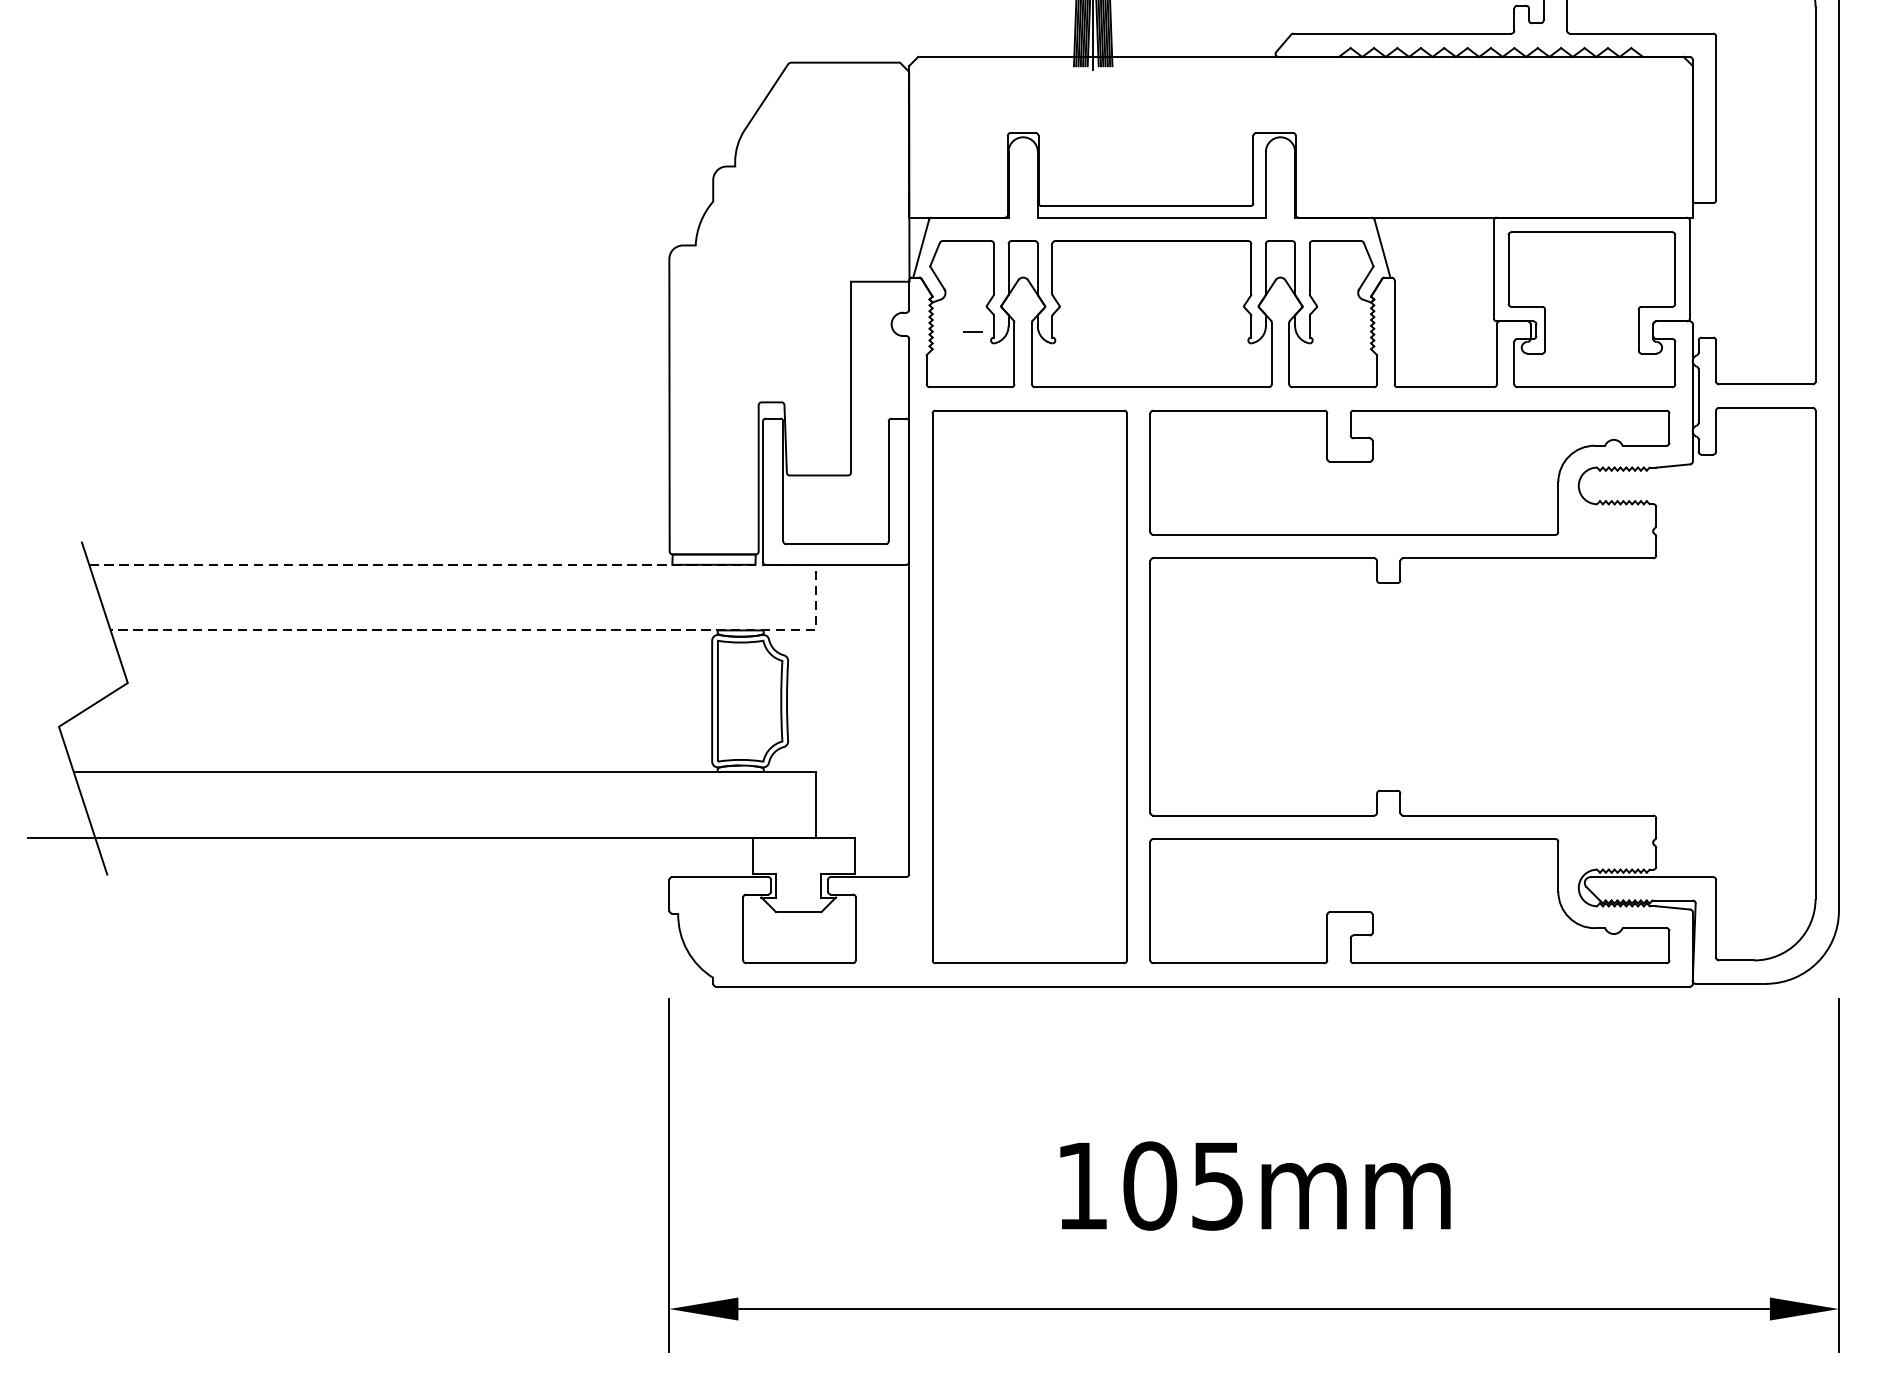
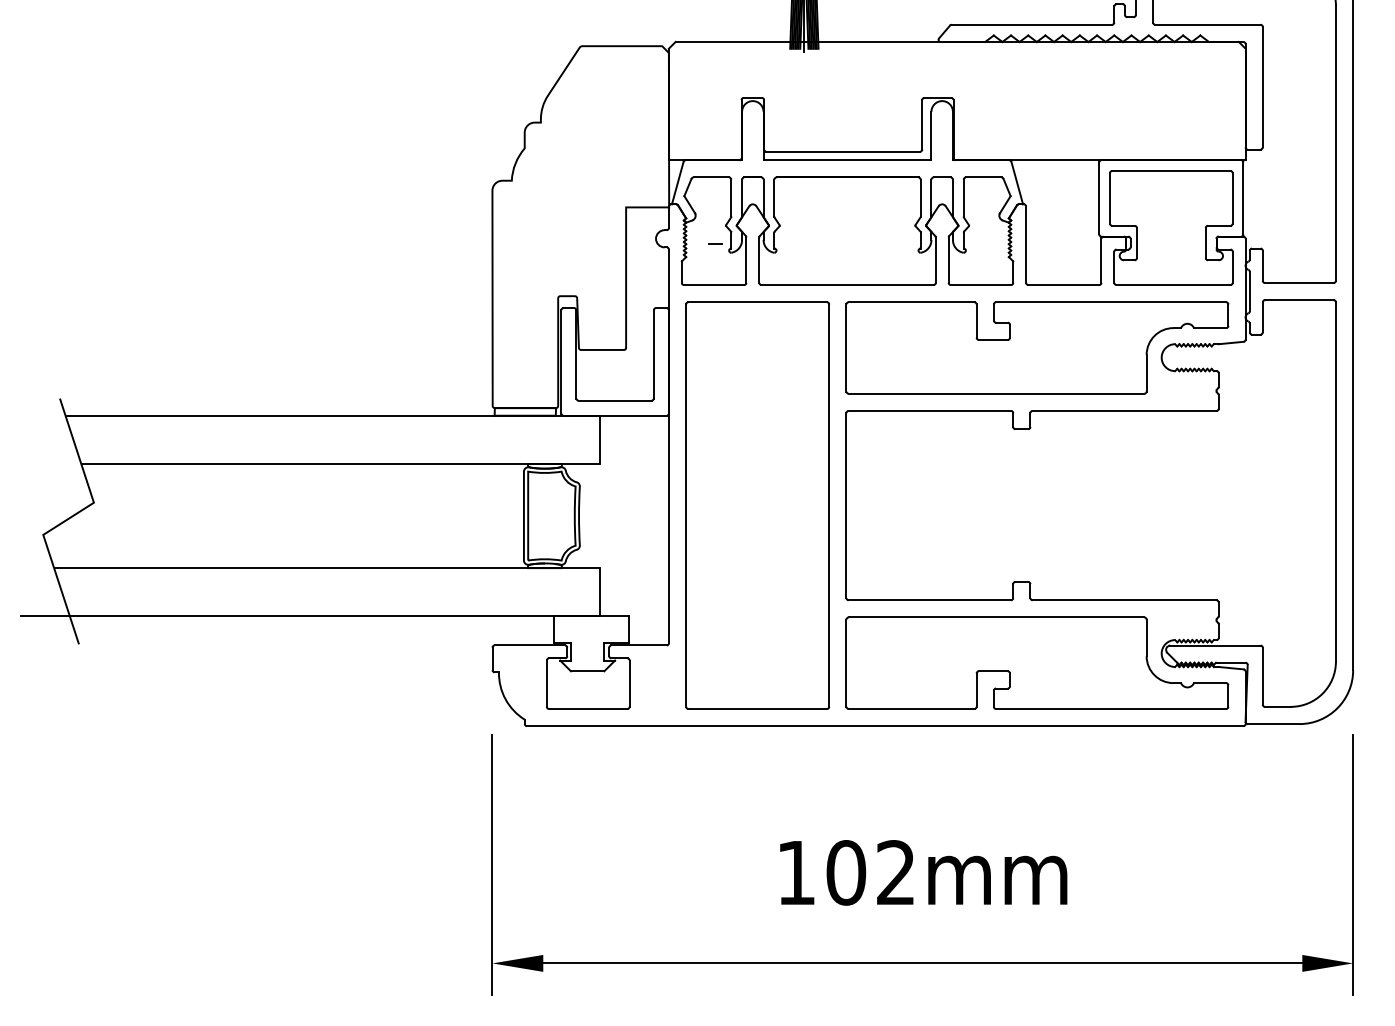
line: (816, 587) -> (600, 432), dashed -> solid
text: (1217, 1185) -> (895, 872), 105mm -> 102mm

